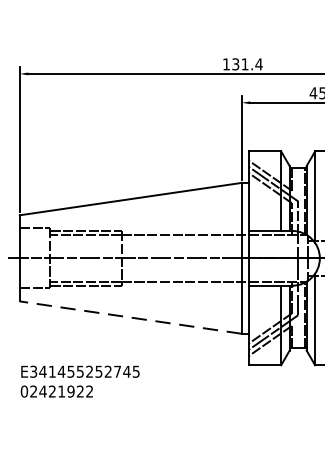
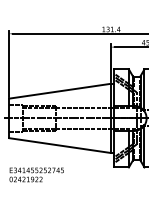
line: (129, 317) -> (59, 145), dashed -> solid

